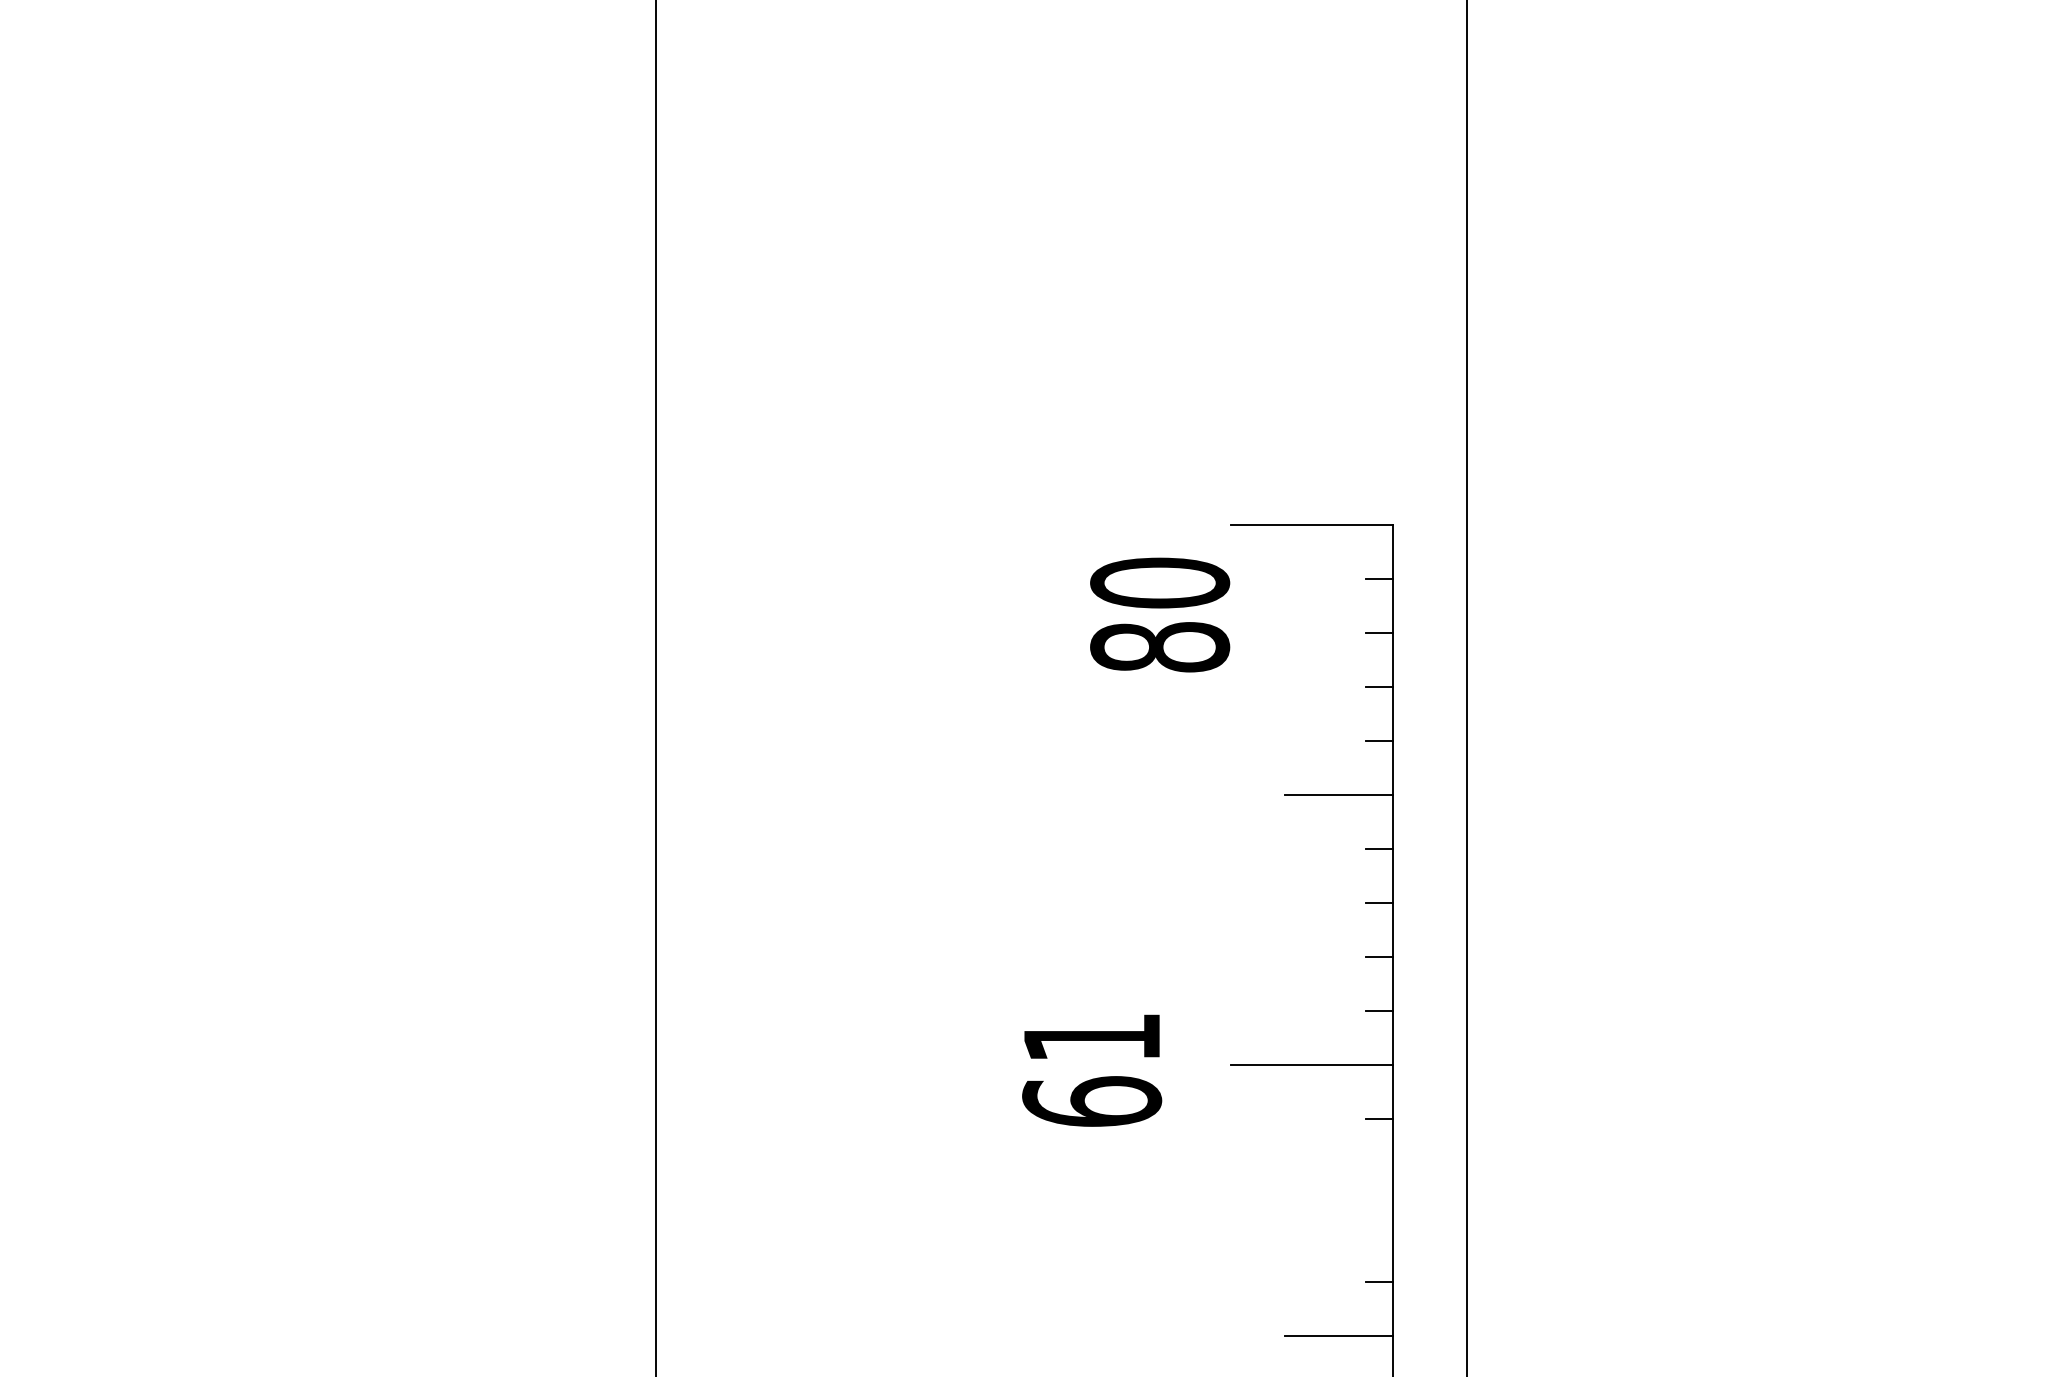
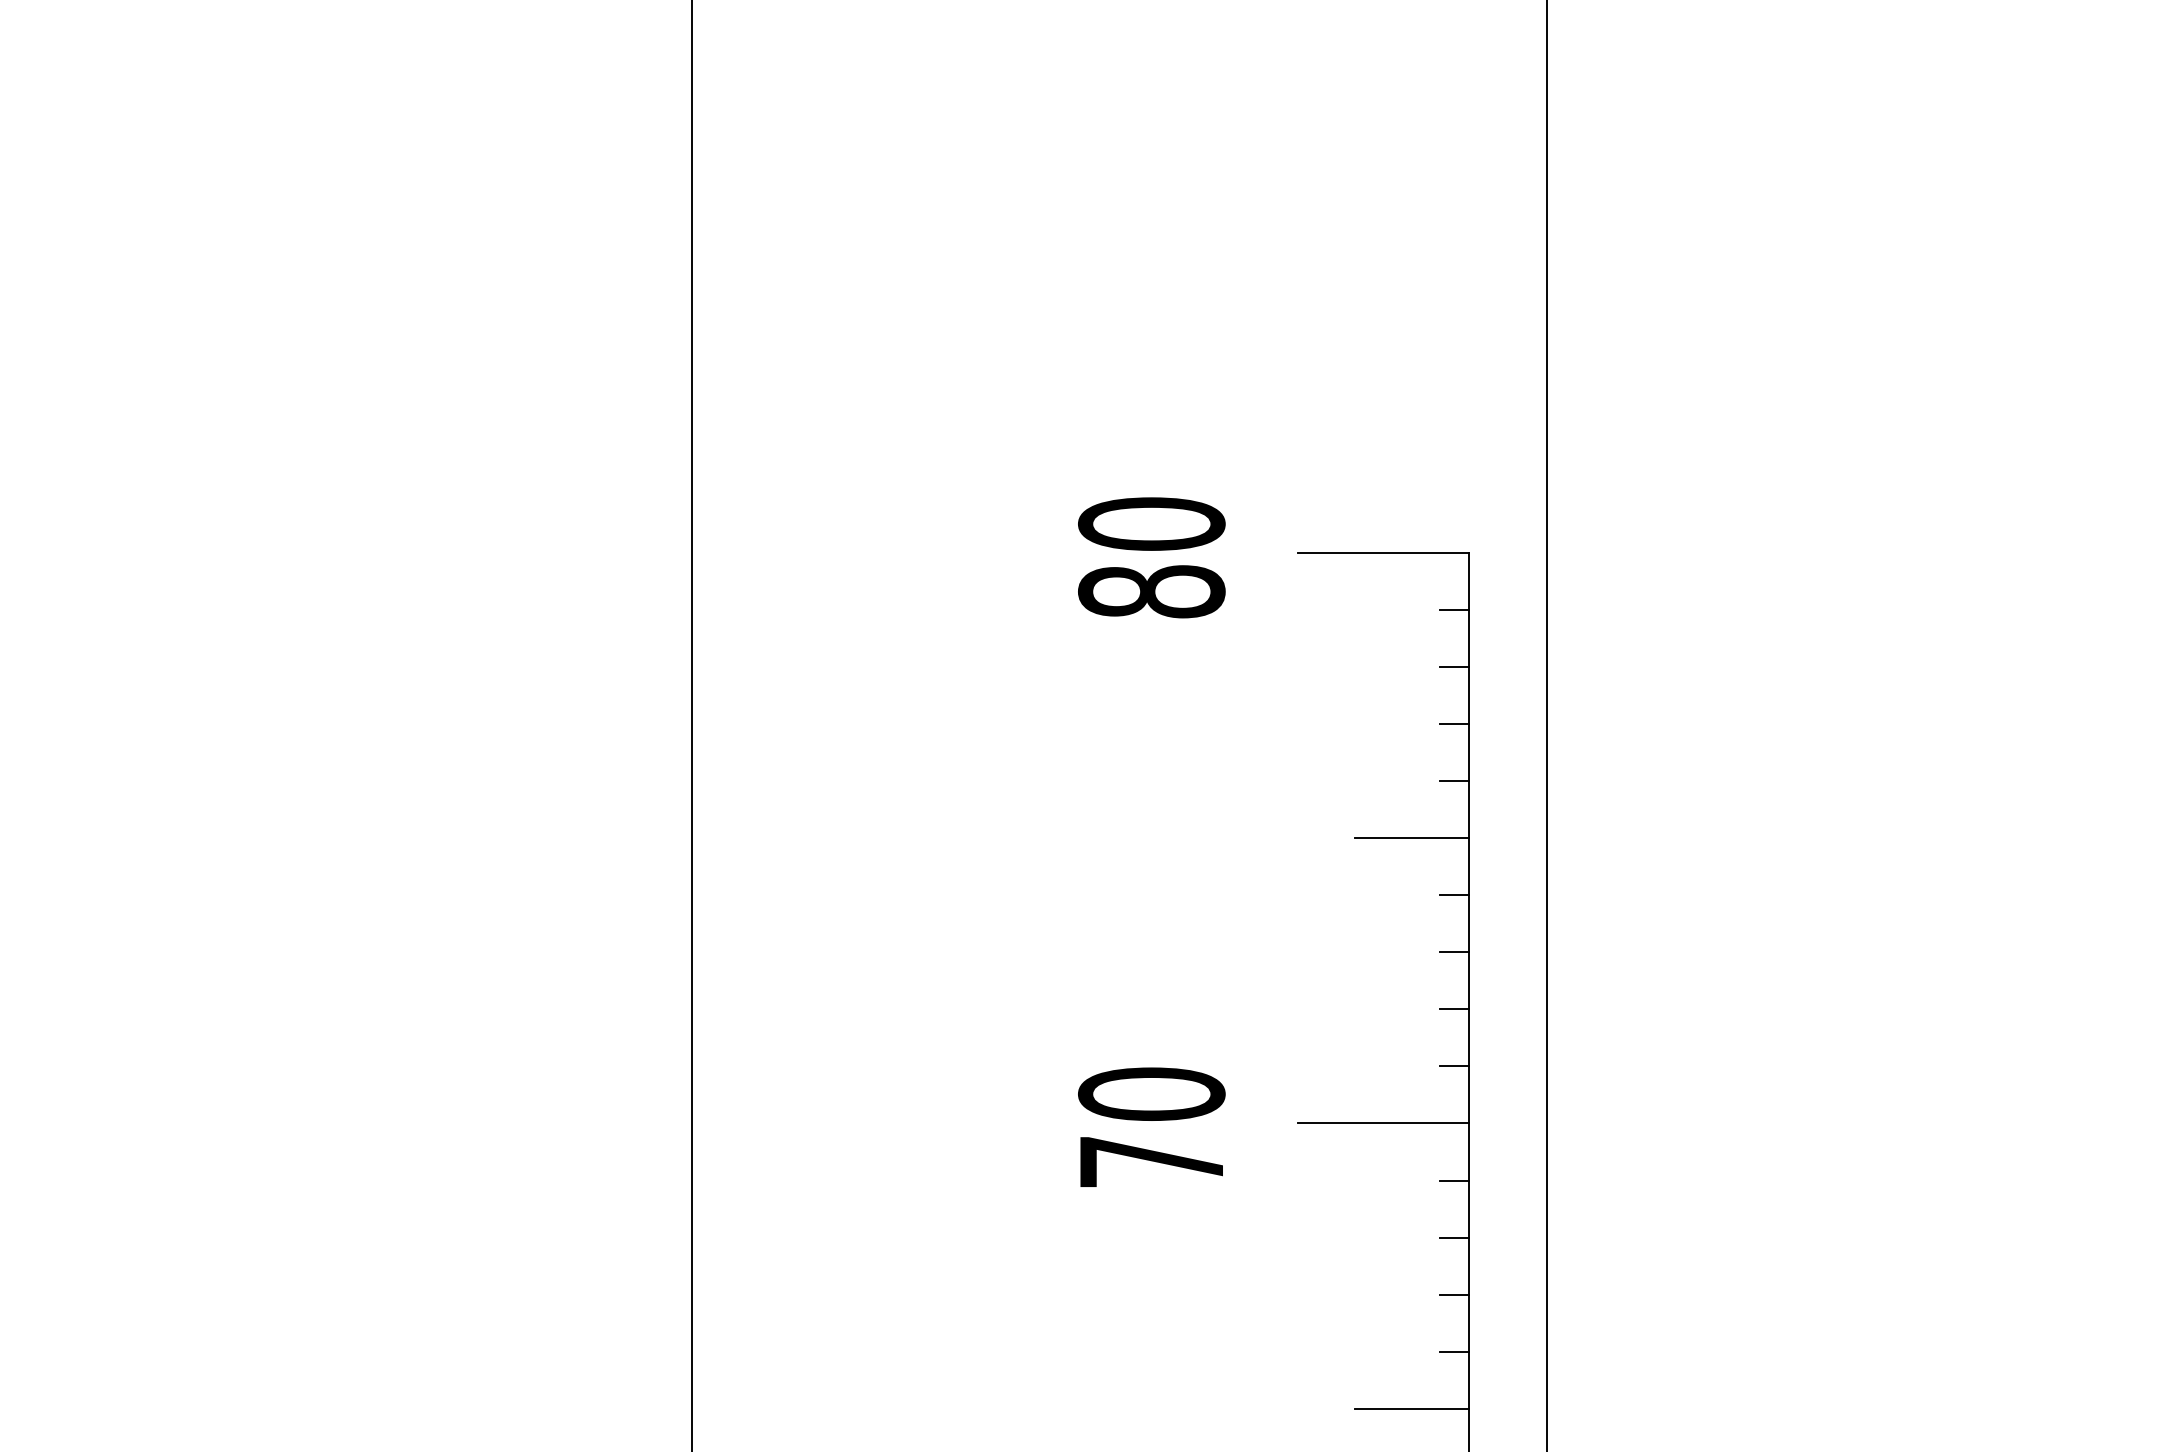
text: (1160, 614) -> (1152, 557), moved
text: (1092, 1069) -> (1152, 1127), 61 -> 70
line: (1378, 1173) -> (1453, 1237), added
line: (1378, 1227) -> (1453, 1294), added

